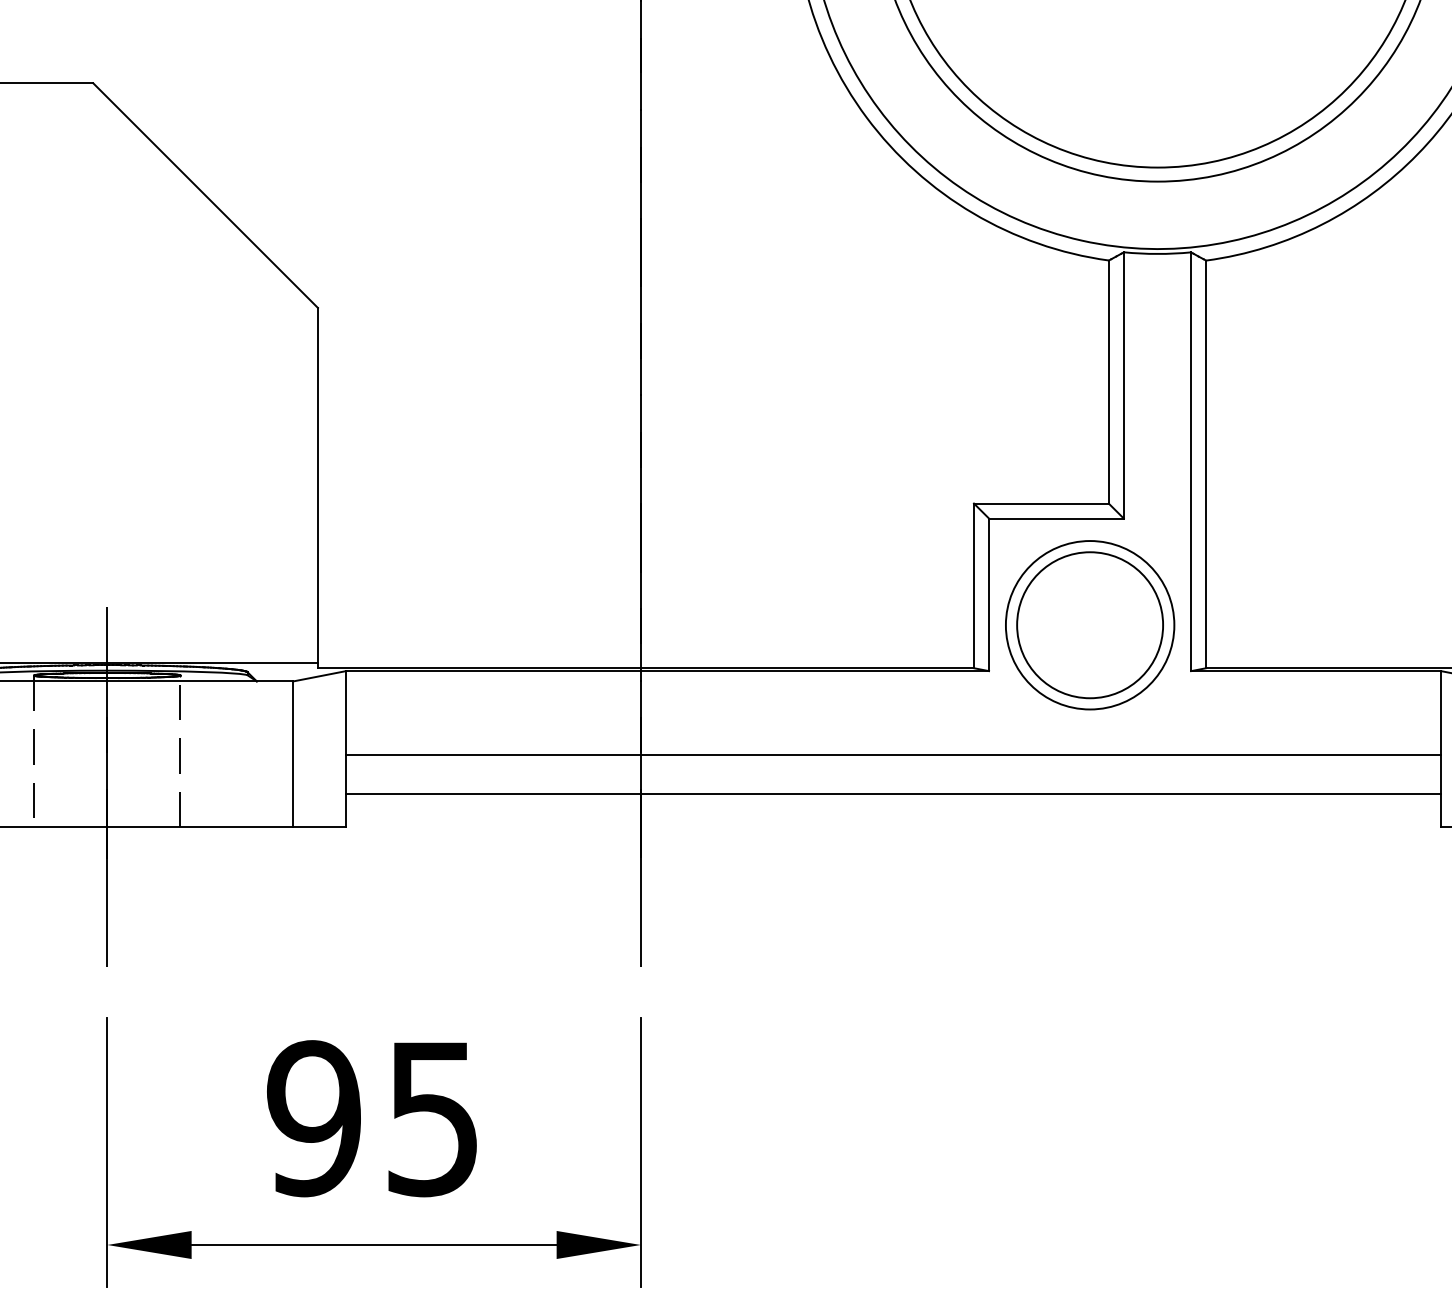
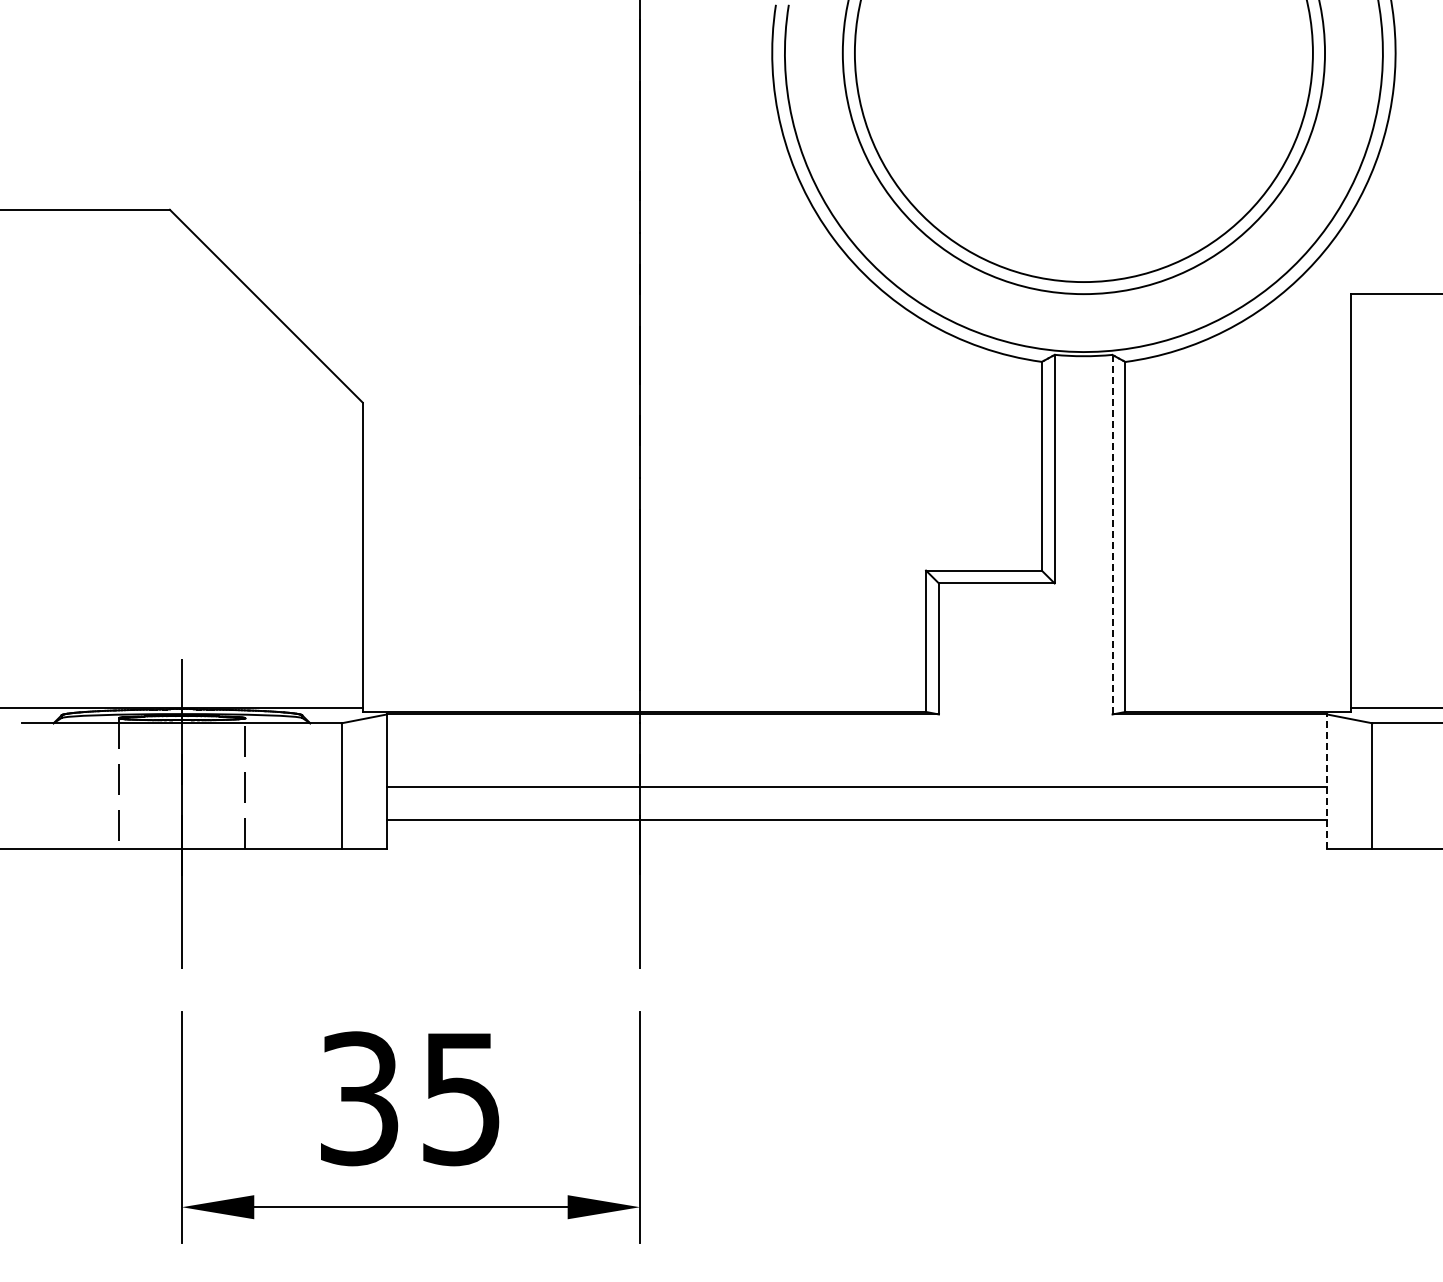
line: (1191, 461) -> (1112, 534), solid -> dashed
part: (1089, 624) -> (1025, 674), removed
line: (1441, 749) -> (1327, 781), solid -> dashed
text: (313, 1118) -> (358, 1098), 95 -> 35

